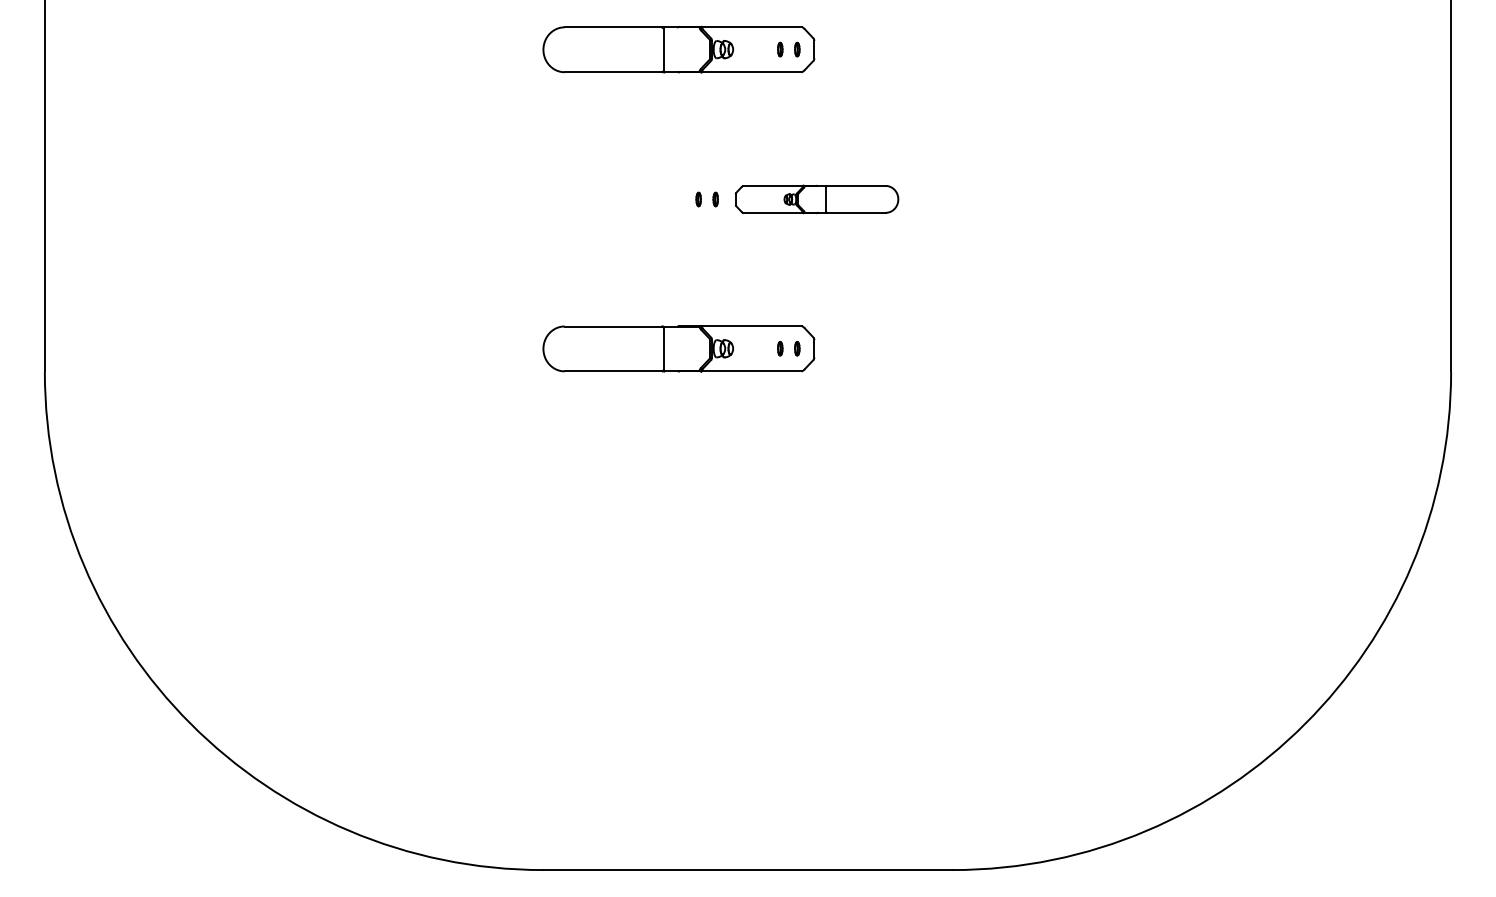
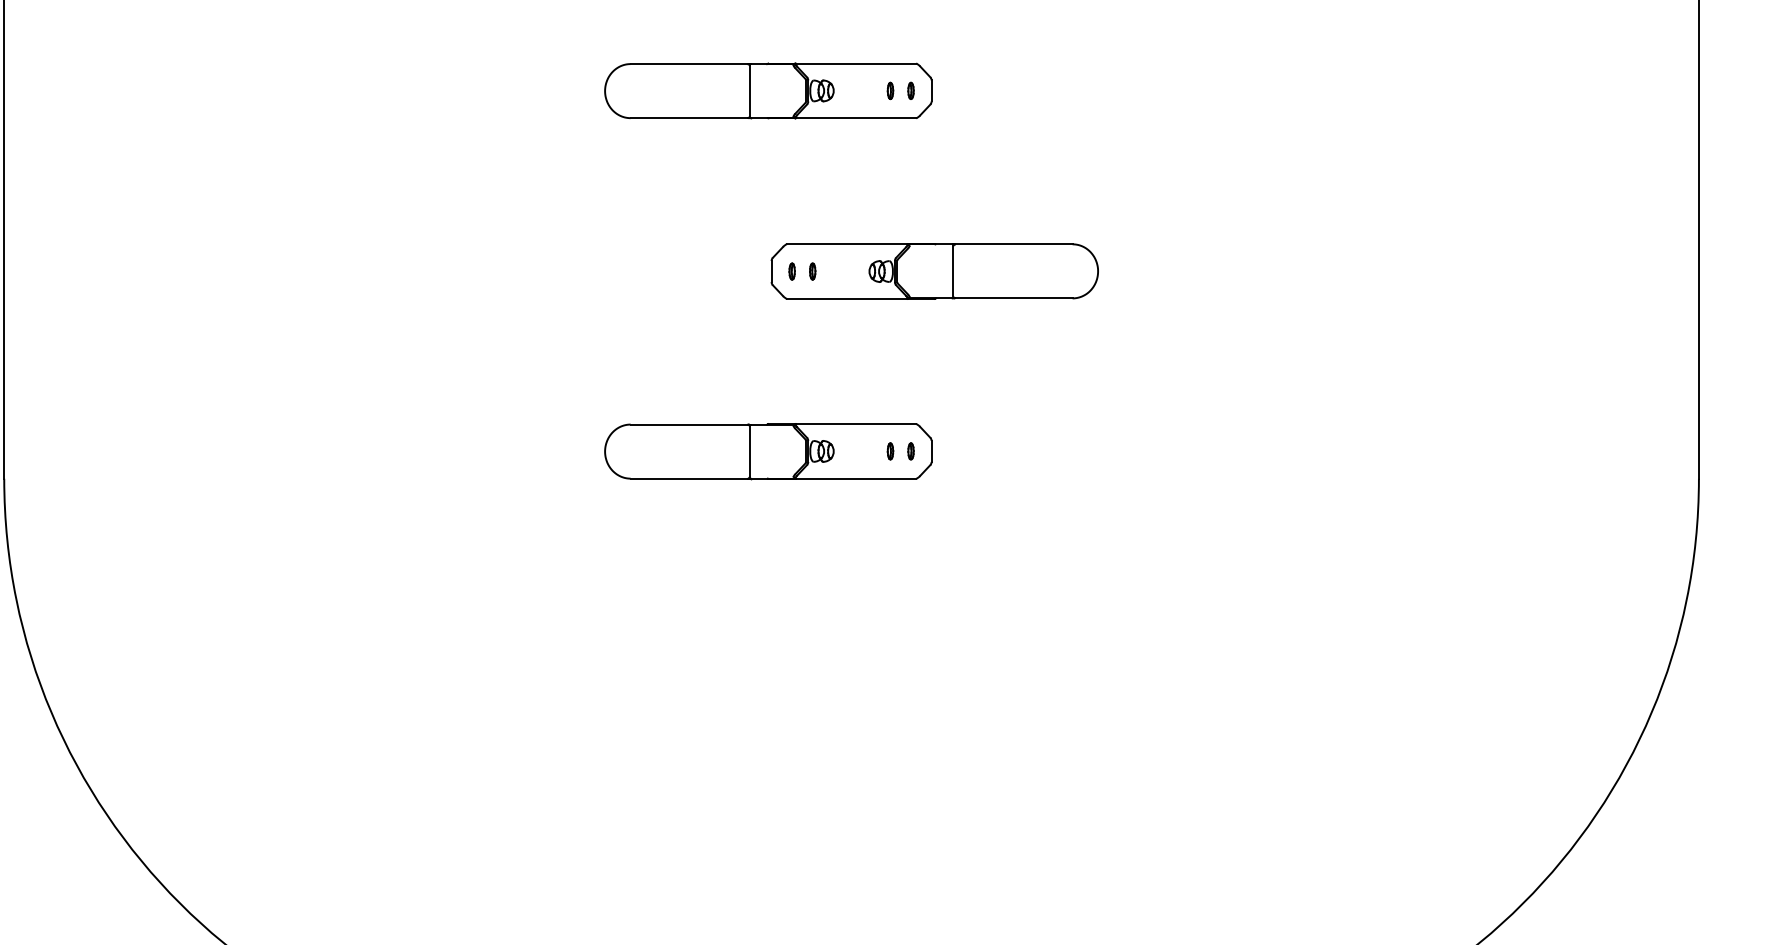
part: (816, 199) -> (934, 271), size x1.67

